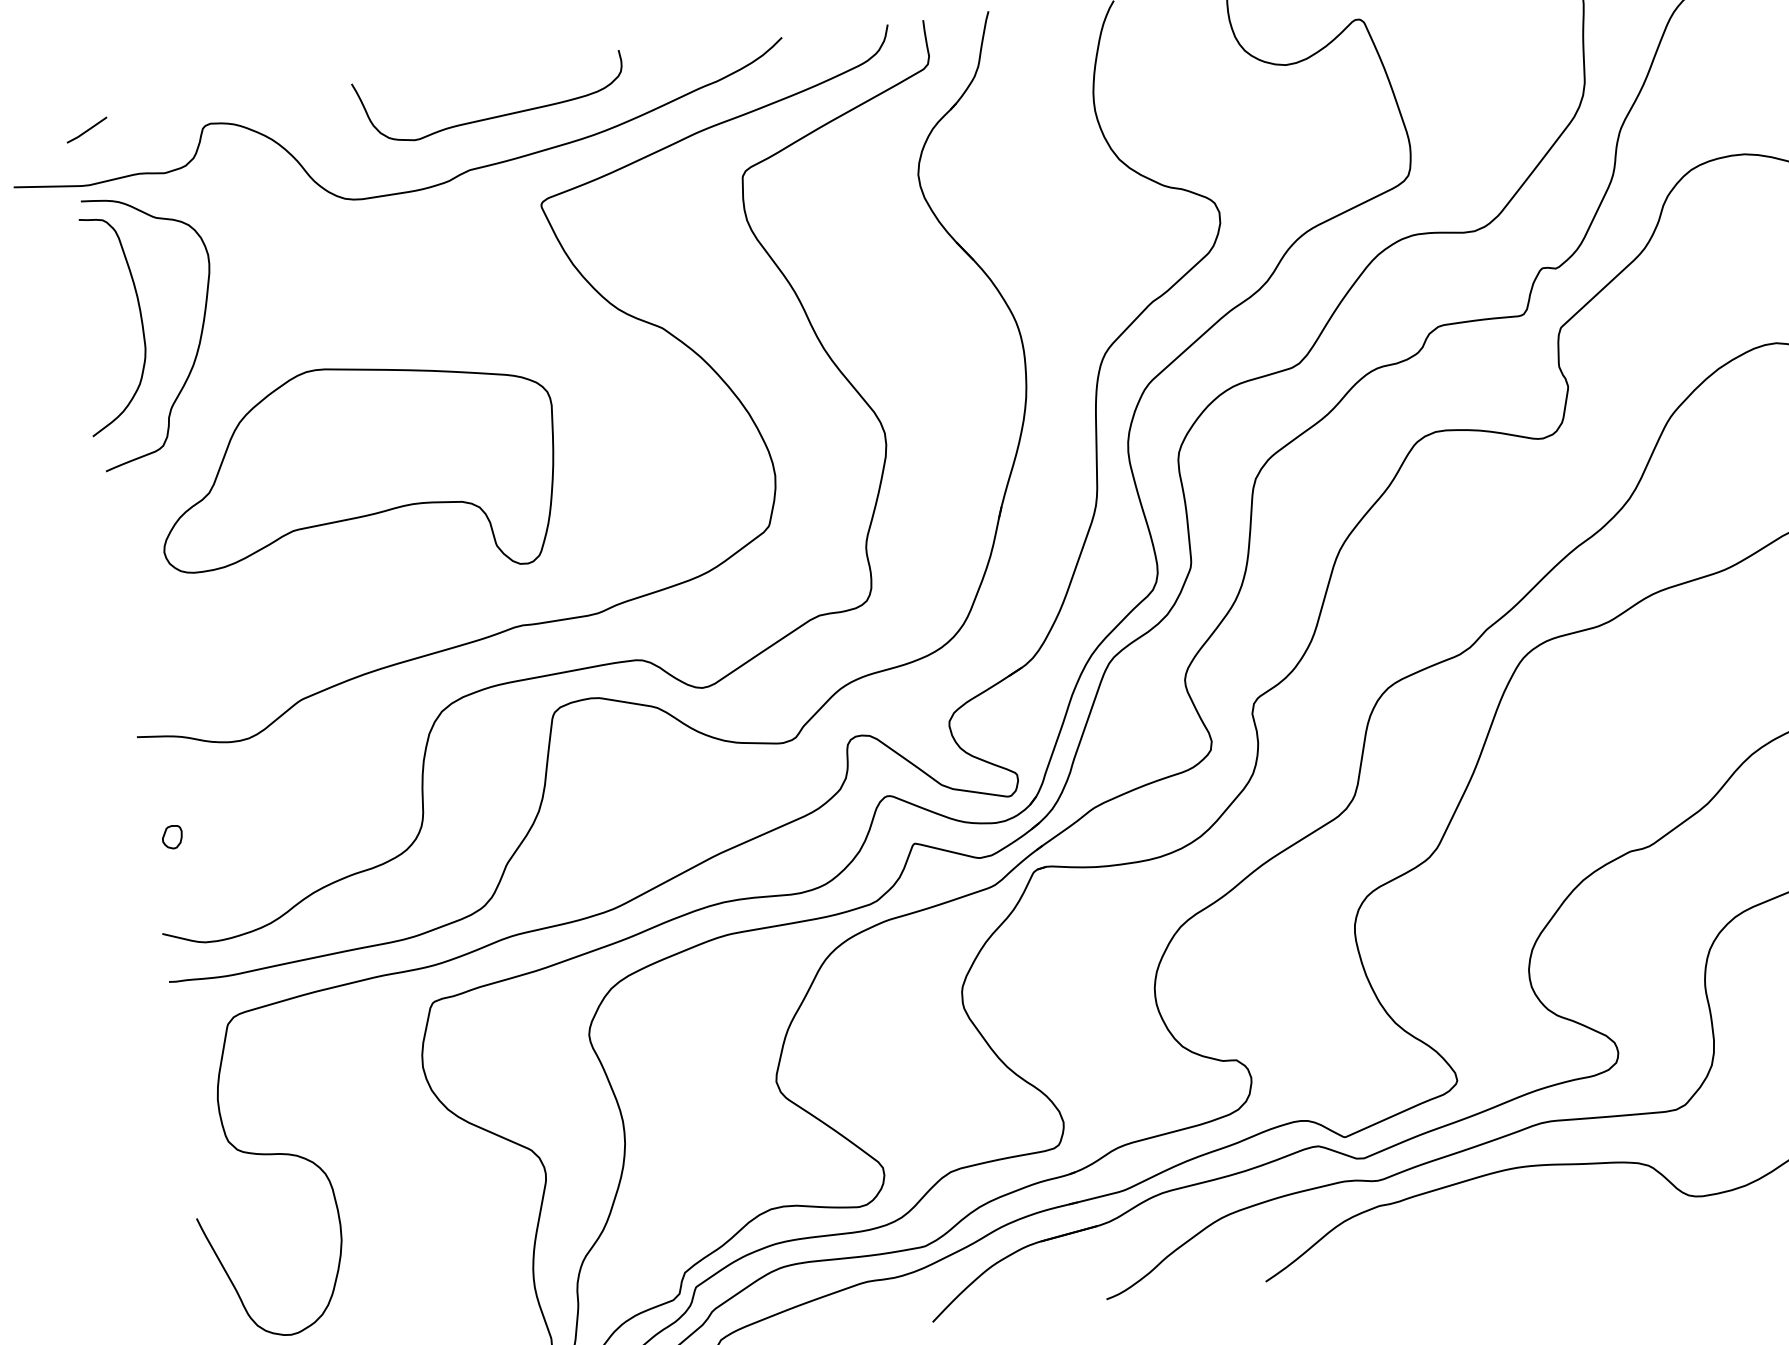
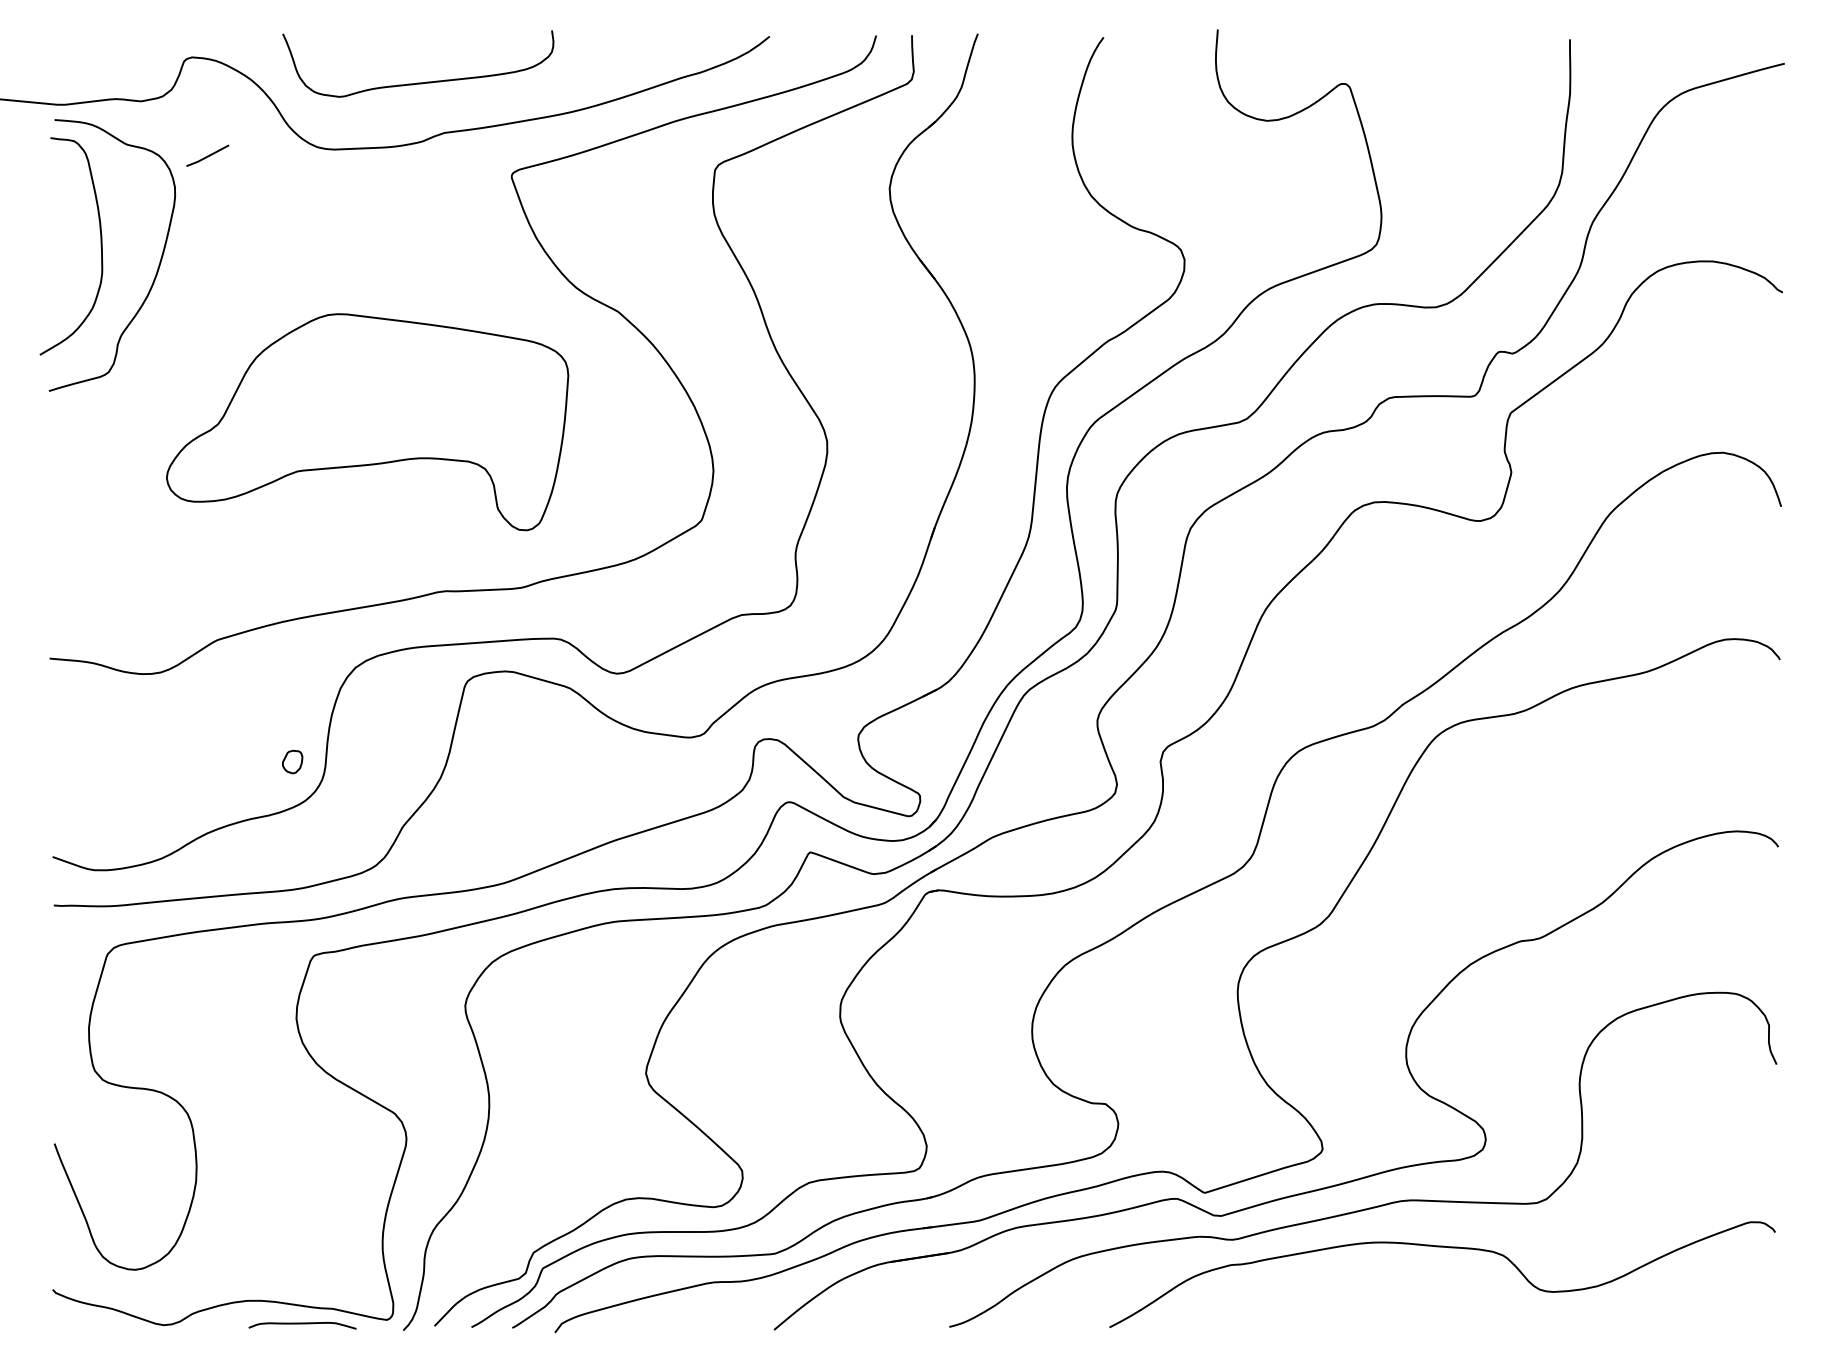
curve: (491, 116) -> (418, 82), moved
line: (86, 129) -> (207, 155), moved
part: (357, 474) -> (367, 422), moved
part: (172, 836) -> (292, 761), moved

